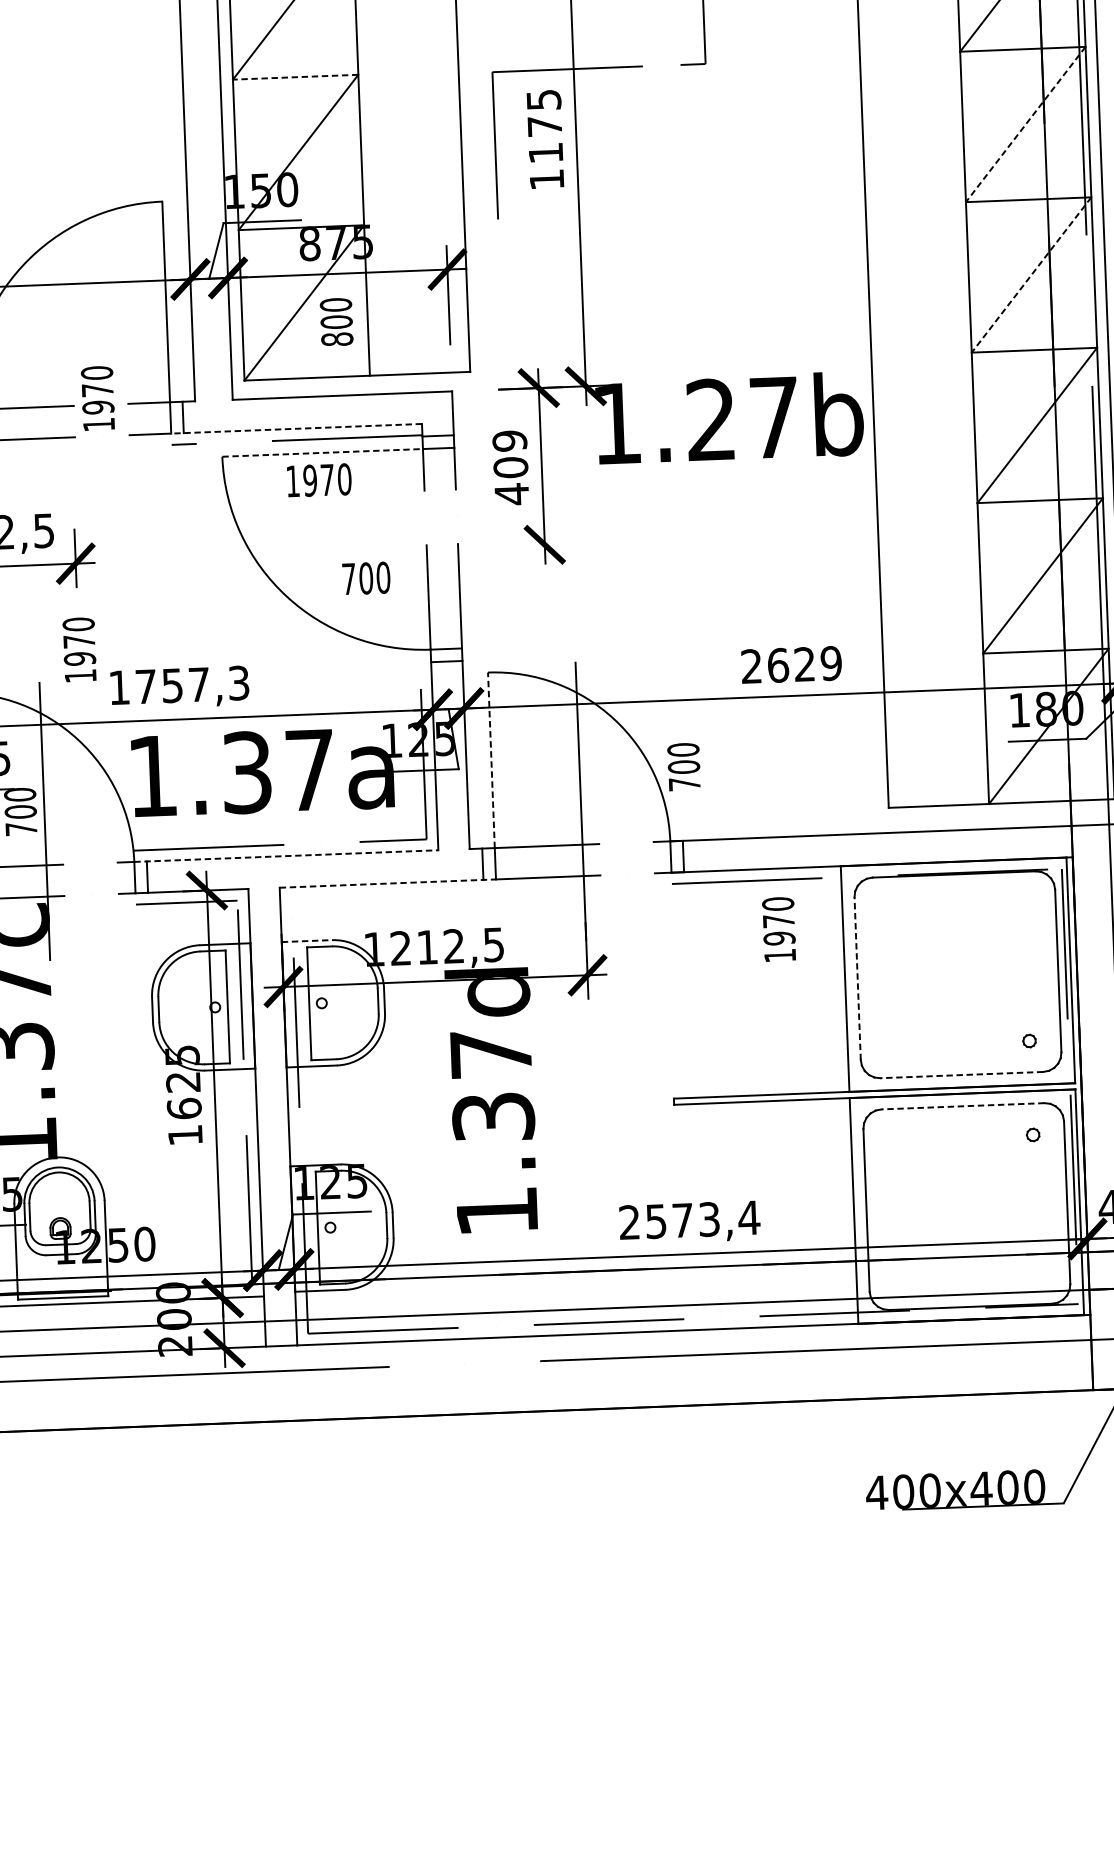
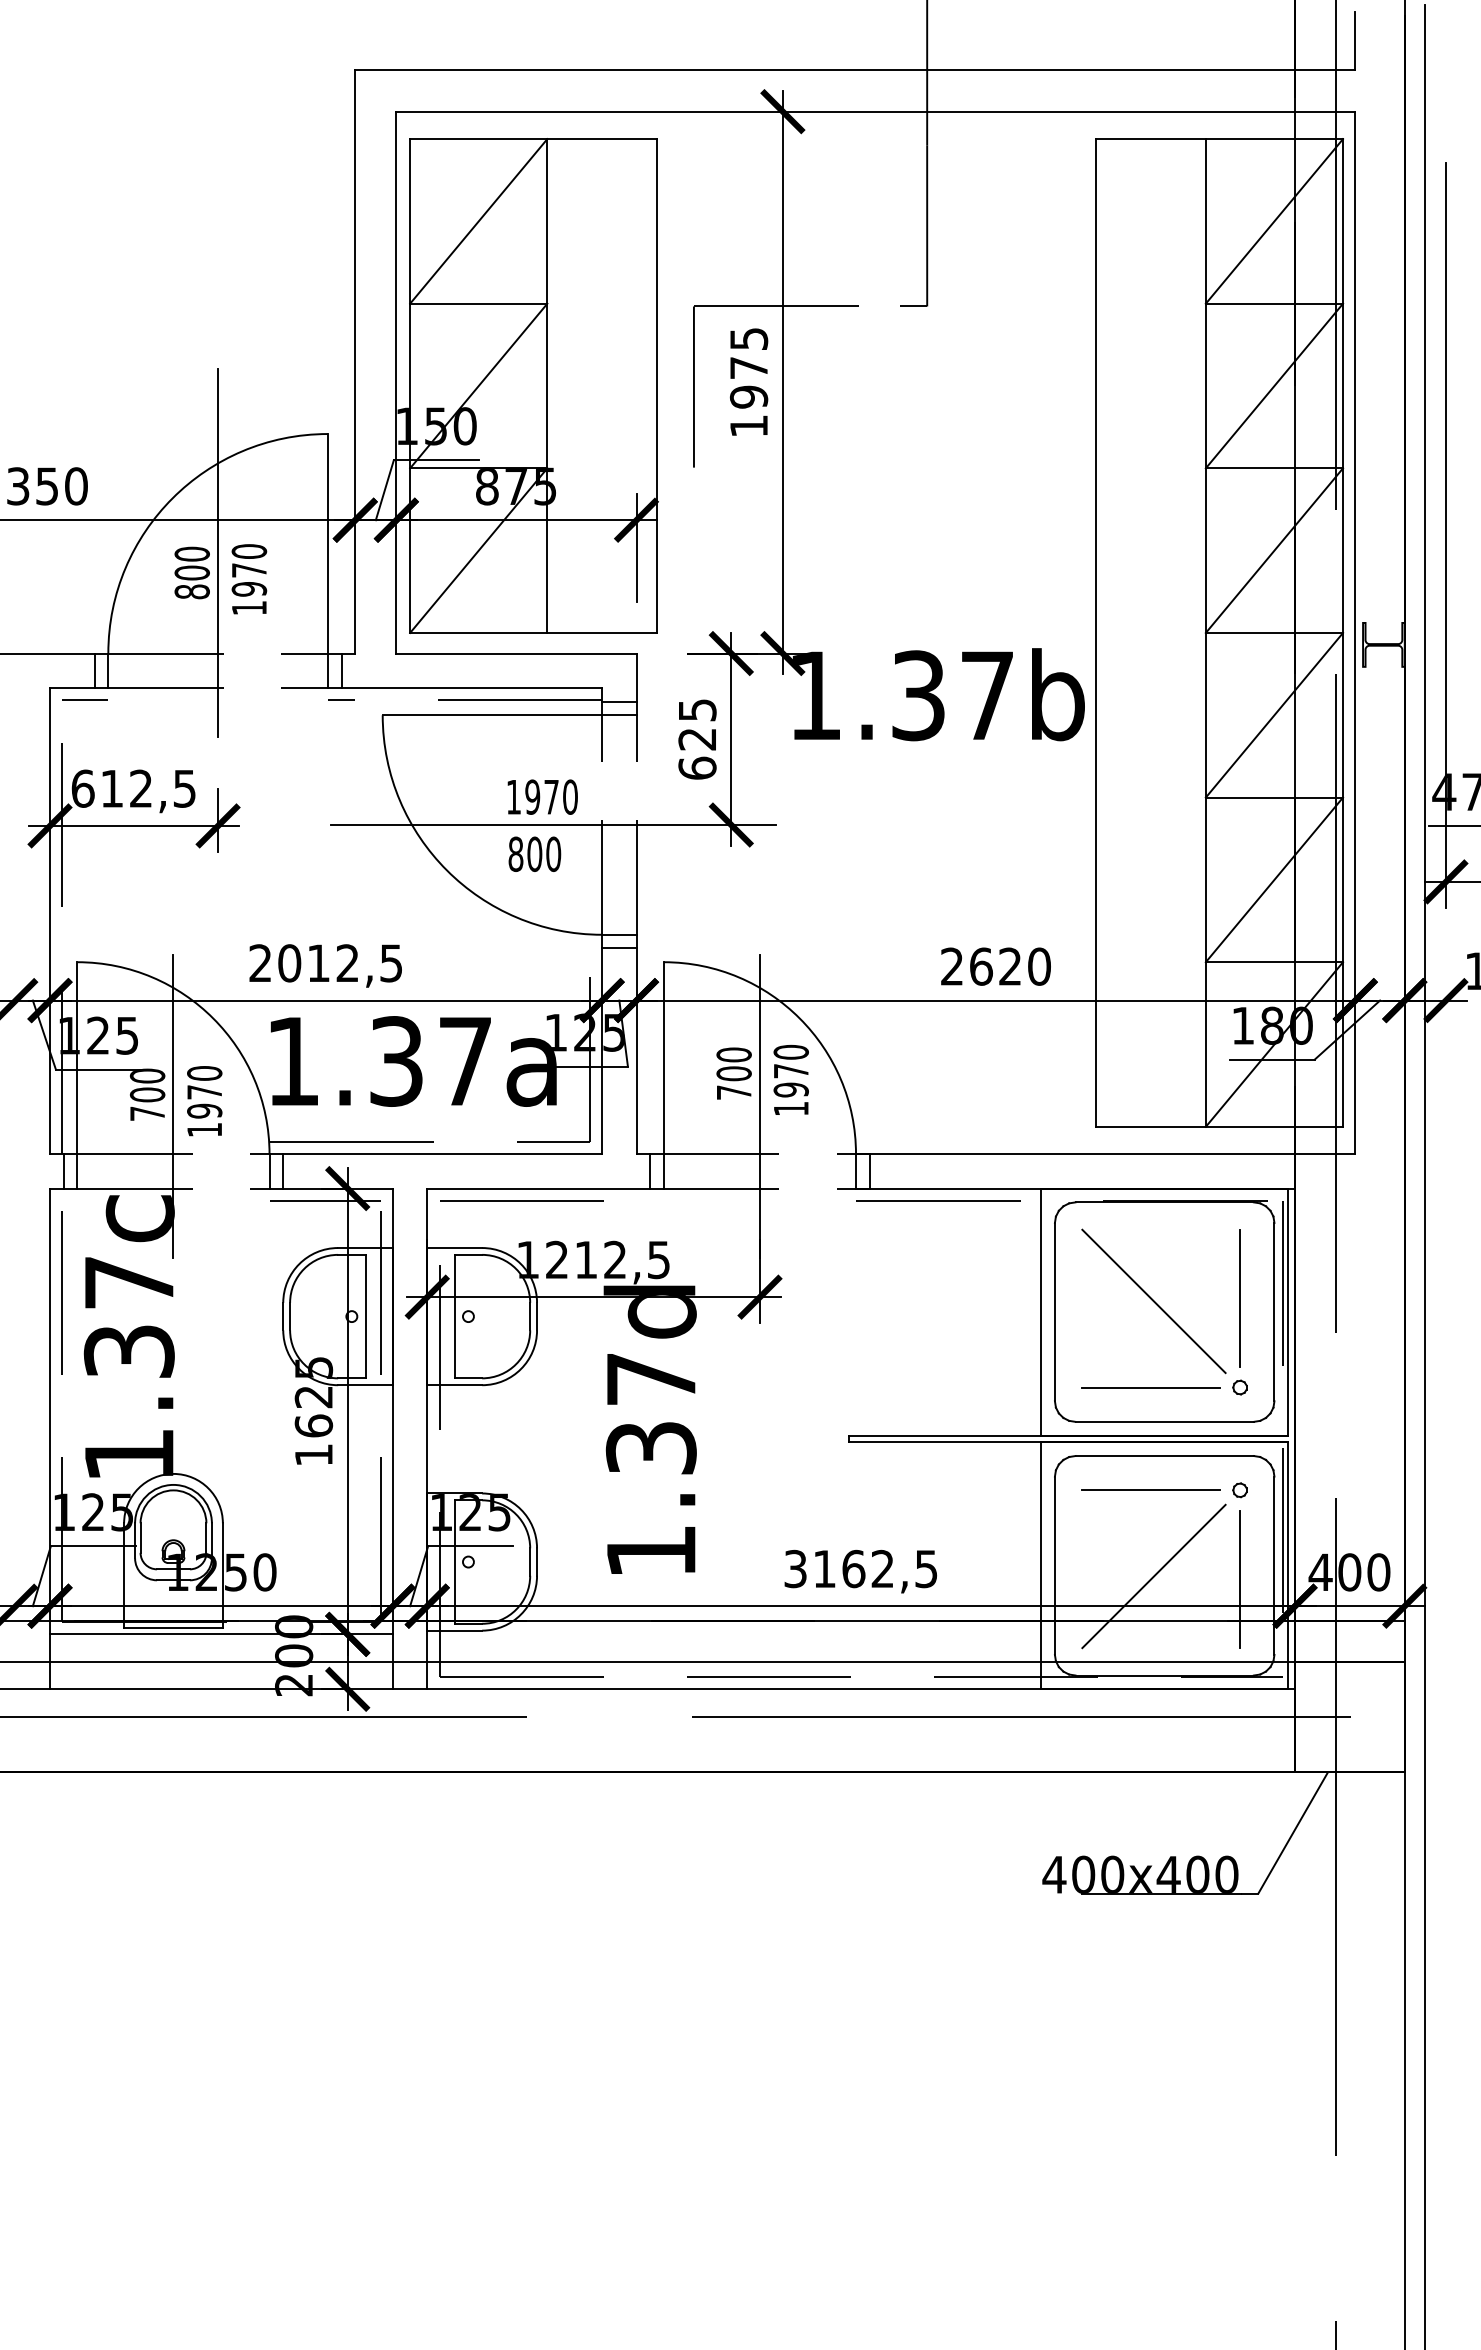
line: (295, 77) -> (478, 303), dashed -> solid
line: (1025, 124) -> (1274, 386), dashed -> solid
text: (545, 152) -> (748, 396), 1175 -> 1975
line: (1031, 275) -> (1274, 551), dashed -> solid
line: (66, 314) -> (218, 553), added
text: (335, 321) -> (191, 572), moved
text: (98, 398) -> (249, 579), moved
text: (711, 419) -> (918, 695), 1.27b -> 1.37b
line: (296, 428) -> (464, 687), dashed -> solid
line: (322, 453) -> (492, 715), dashed -> solid
text: (510, 467) -> (697, 739), 409 -> 625
text: (319, 479) -> (542, 796), moved
line: (382, 551) -> (553, 825), added
text: (348, 578) -> (515, 853), 700 -> 800
text: (79, 650) -> (204, 1101), moved
text: (831, 663) -> (1039, 966), 2629 -> 2620
text: (178, 685) -> (325, 963), 1757,3 -> 2012,5
line: (490, 759) -> (663, 1057), dashed -> solid
text: (683, 766) -> (733, 1073), moved
line: (286, 856) -> (436, 1154), dashed -> solid
line: (388, 883) -> (546, 1188), dashed -> solid
line: (366, 895) -> (521, 1200), added
text: (778, 928) -> (790, 1079), moved
line: (307, 941) -> (455, 1248), dashed -> solid
line: (1025, 959) -> (1239, 1298), added
line: (947, 965) -> (1153, 1301), added
line: (857, 978) -> (1054, 1311), dashed -> solid
line: (947, 1044) -> (1150, 1387), added
line: (961, 1074) -> (1164, 1421), dashed -> solid
line: (962, 1106) -> (1164, 1456), dashed -> solid
line: (951, 1138) -> (1150, 1490), added
line: (957, 1216) -> (1153, 1576), added
line: (1036, 1216) -> (1240, 1579), added
text: (689, 1219) -> (861, 1568), 2573,4 -> 3162,5

